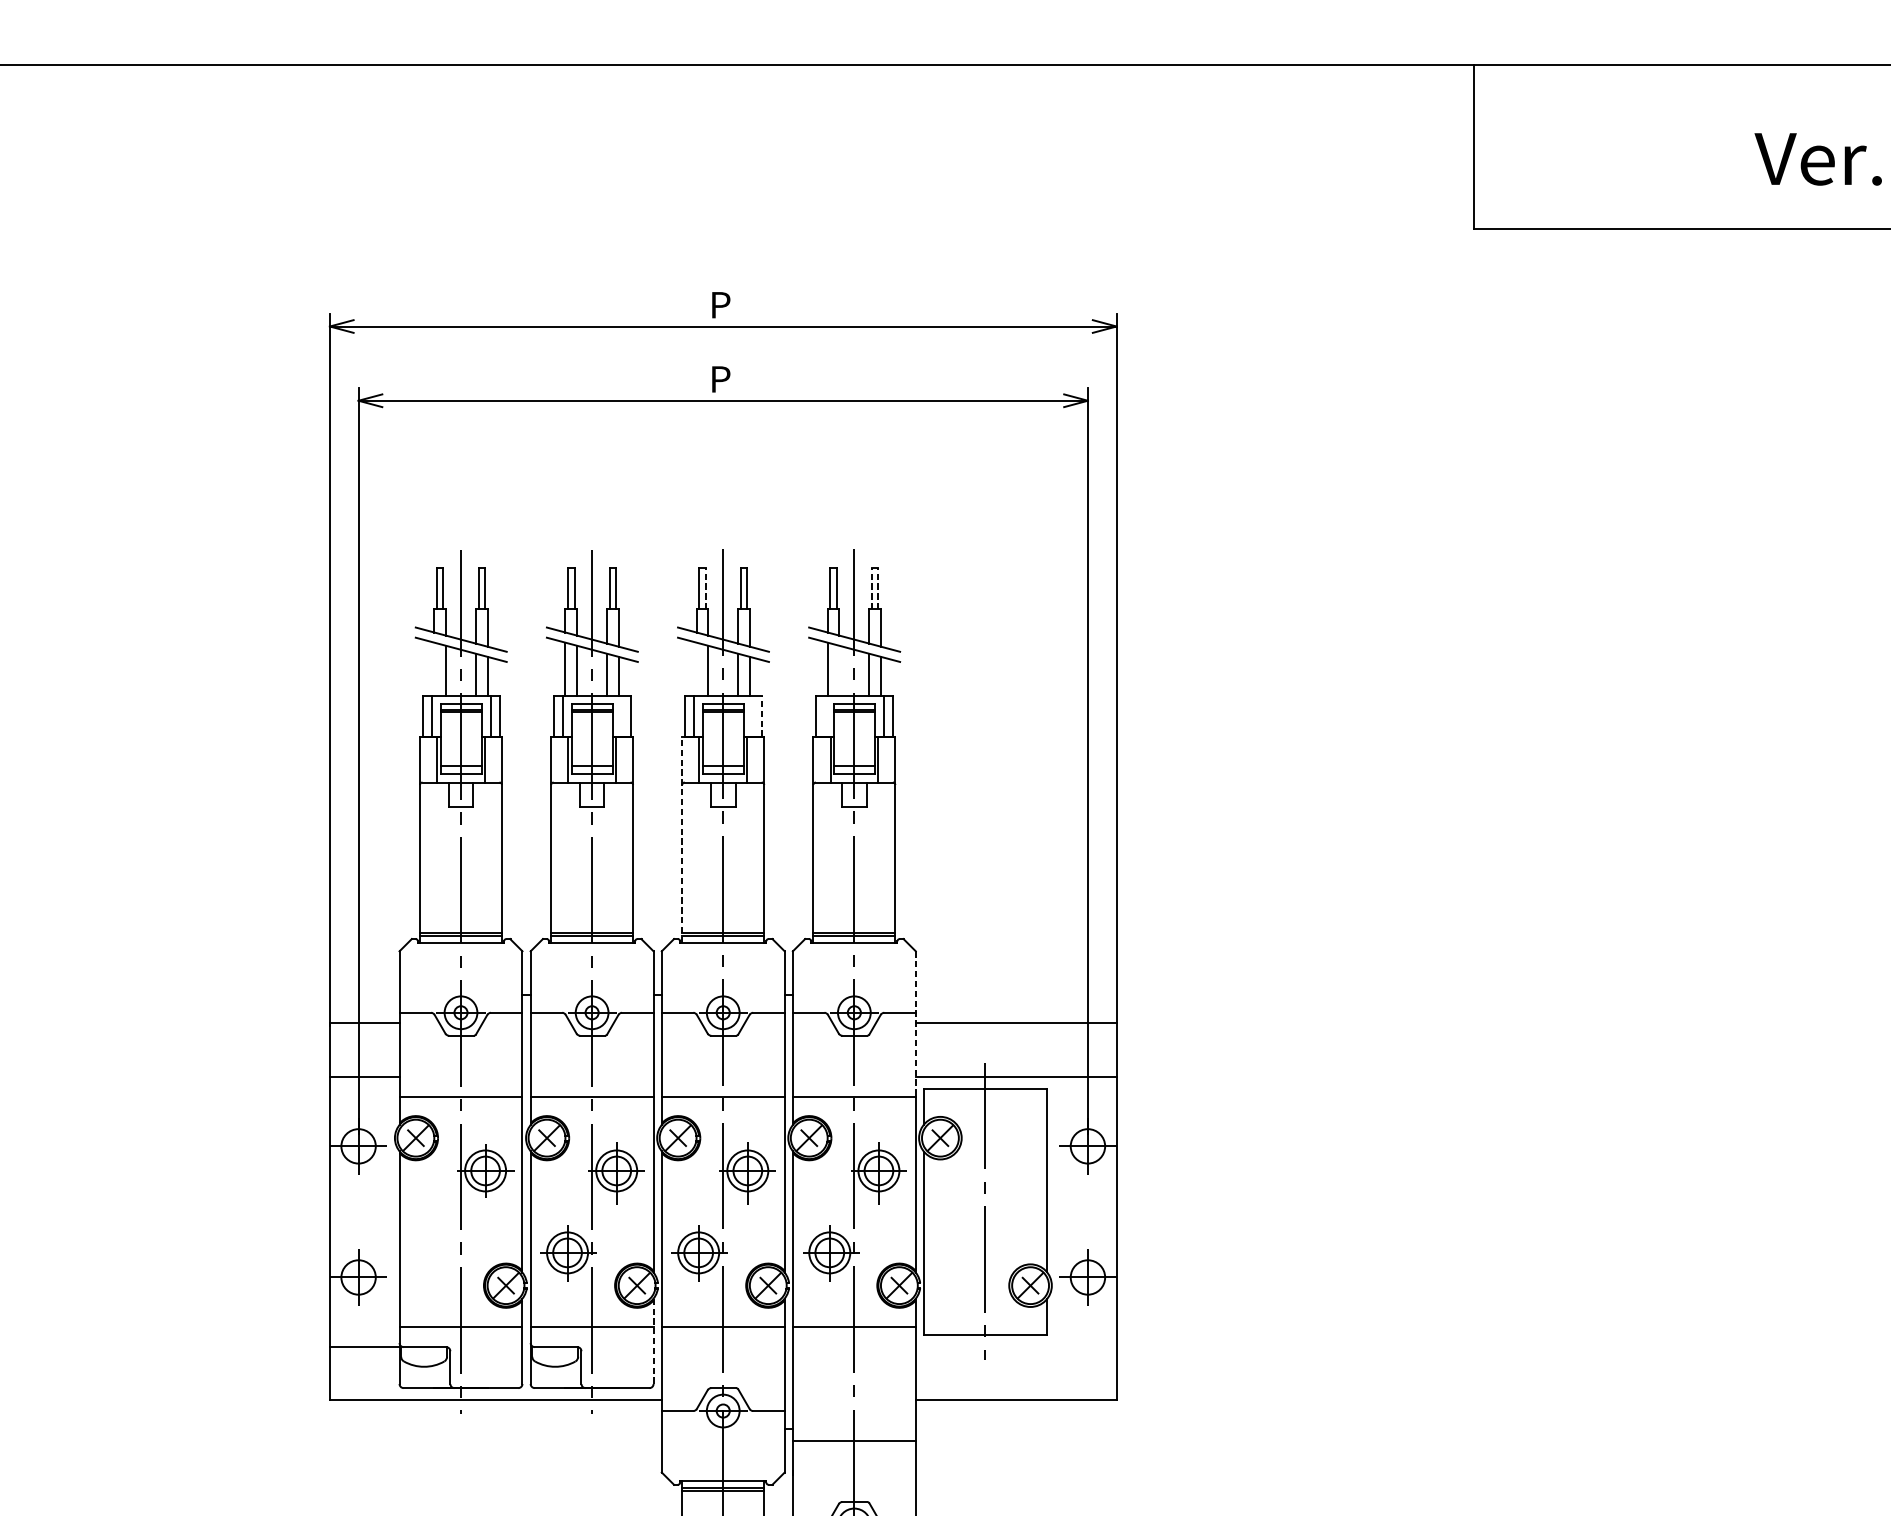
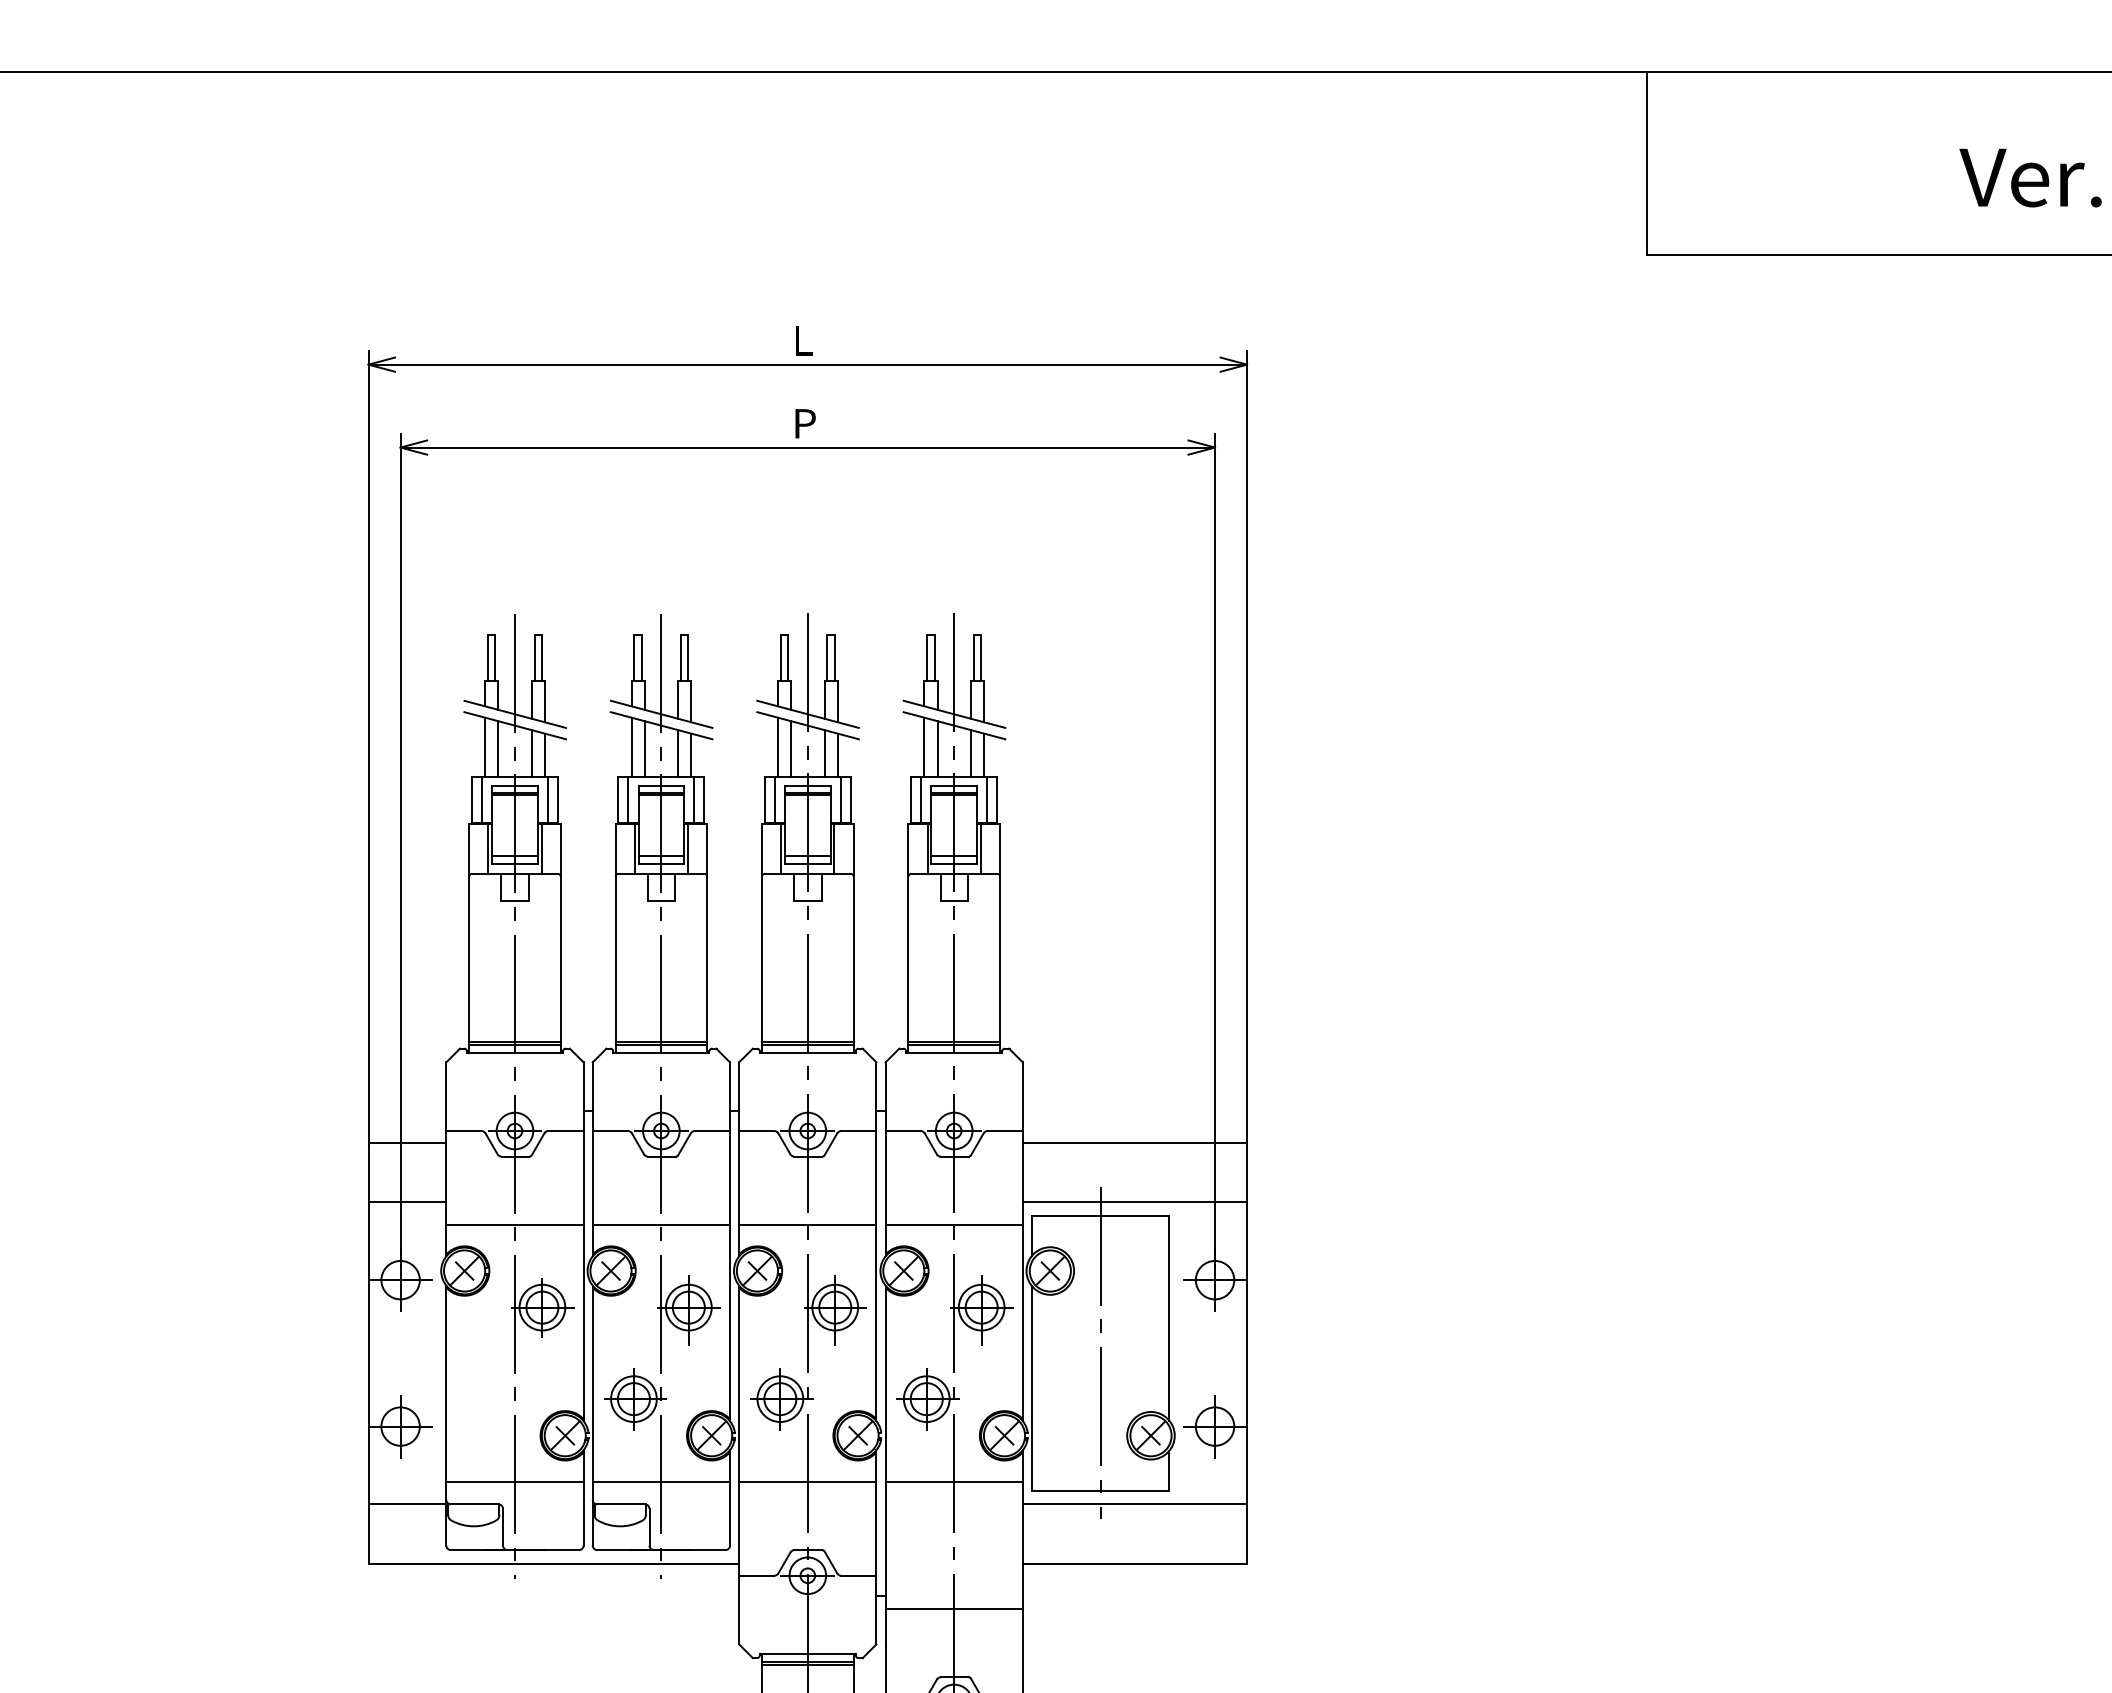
text: (721, 304) -> (805, 340), P -> L
line: (705, 588) -> (788, 657), dashed -> solid
line: (871, 588) -> (973, 657), dashed -> solid
line: (878, 588) -> (981, 657), dashed -> solid
line: (434, 668) -> (485, 746), added
line: (696, 668) -> (778, 746), added
line: (839, 670) -> (937, 748), added
line: (621, 715) -> (694, 799), added
line: (752, 715) -> (840, 799), added
line: (761, 715) -> (850, 799), dashed -> solid
line: (825, 715) -> (921, 799), added
line: (682, 840) -> (762, 938), dashed -> solid
line: (915, 1024) -> (1022, 1144), dashed -> solid
line: (654, 1340) -> (730, 1497), dashed -> solid
line: (1015, 1347) -> (1134, 1504), added

